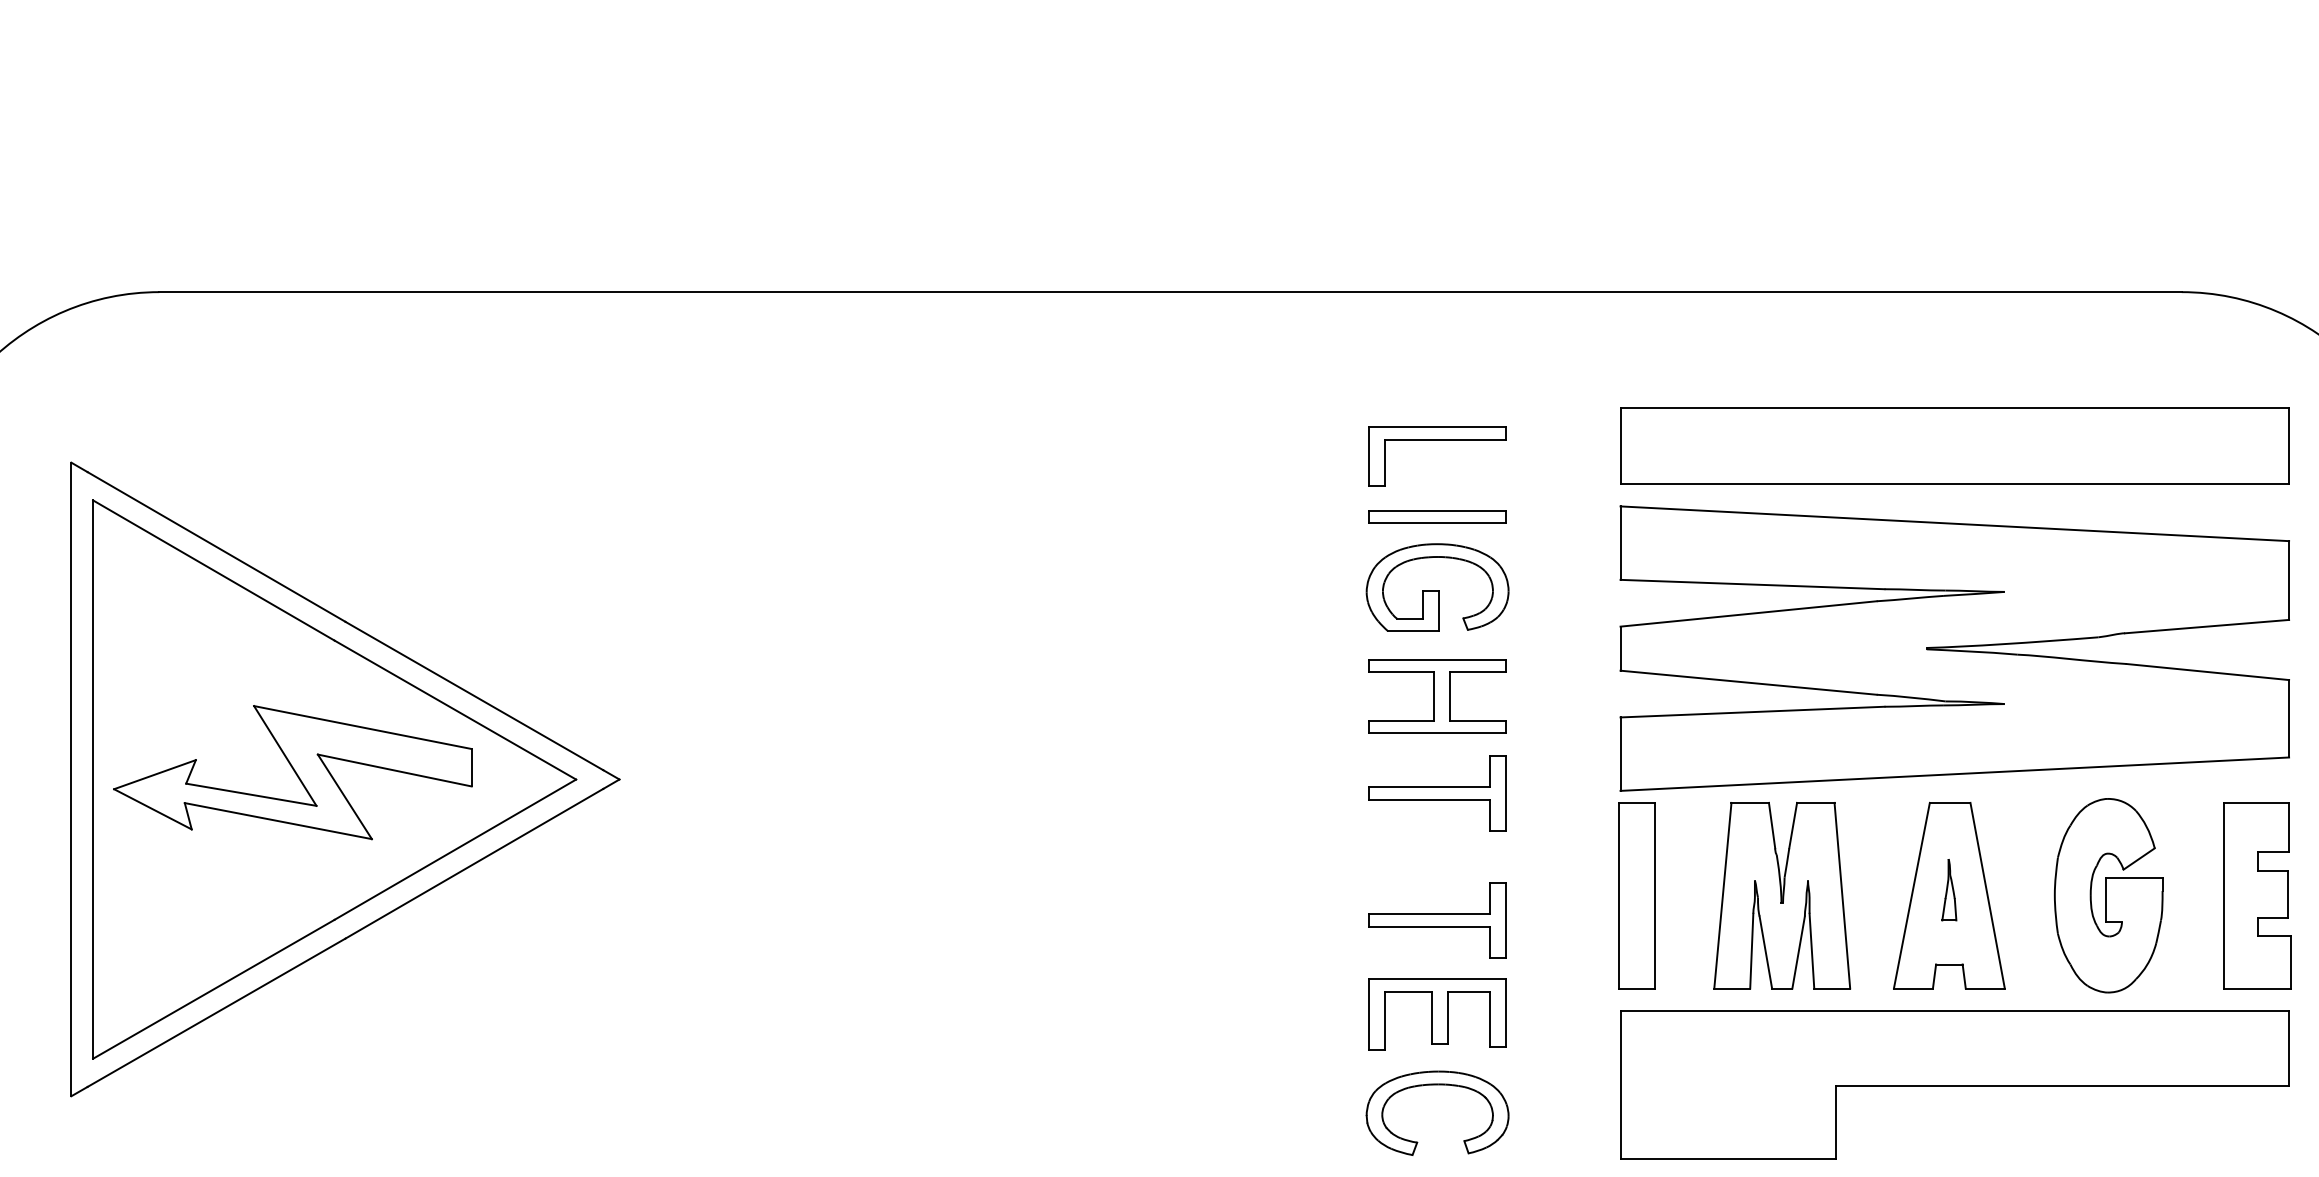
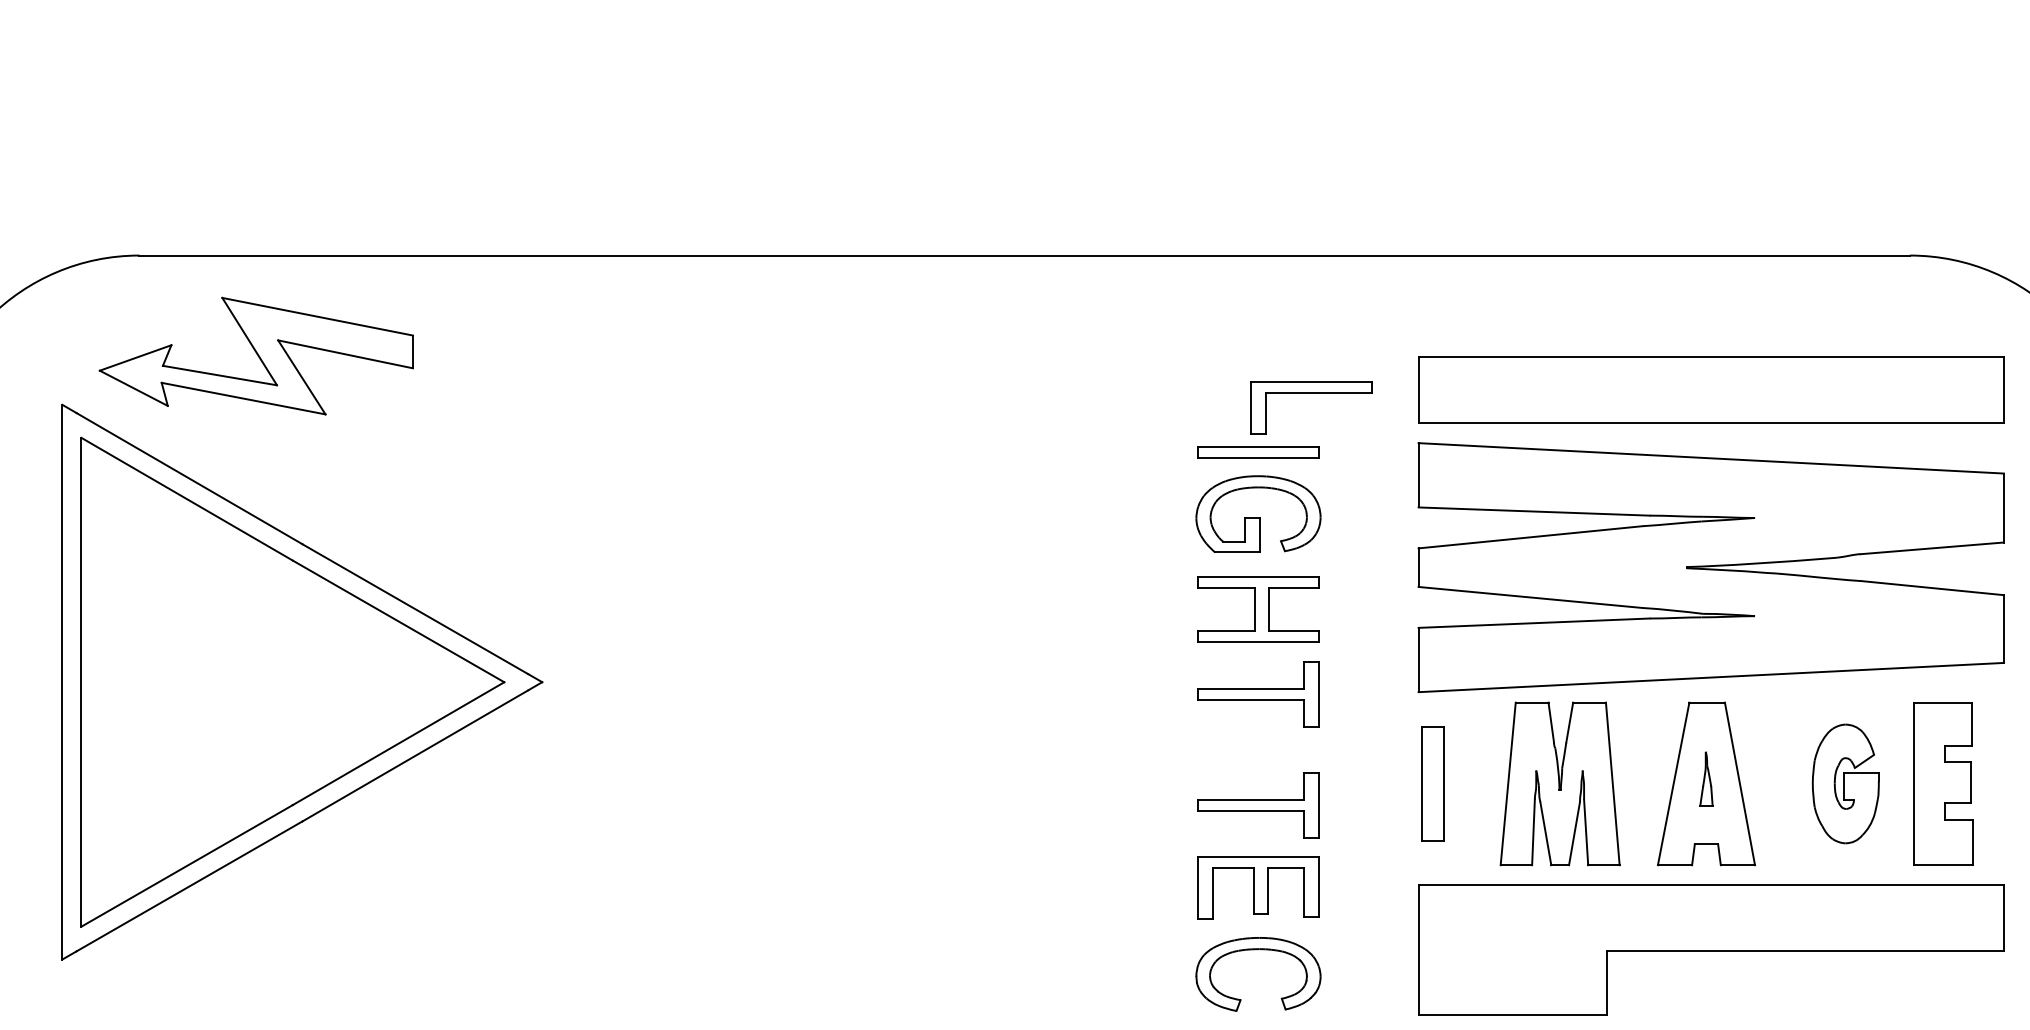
part: (1437, 440) -> (1311, 393), moved
part: (291, 771) -> (255, 355), moved
part: (1636, 895) -> (1432, 783), size x0.7
part: (2108, 895) -> (1845, 783), size x0.7
part: (2256, 895) -> (1943, 783), moved

